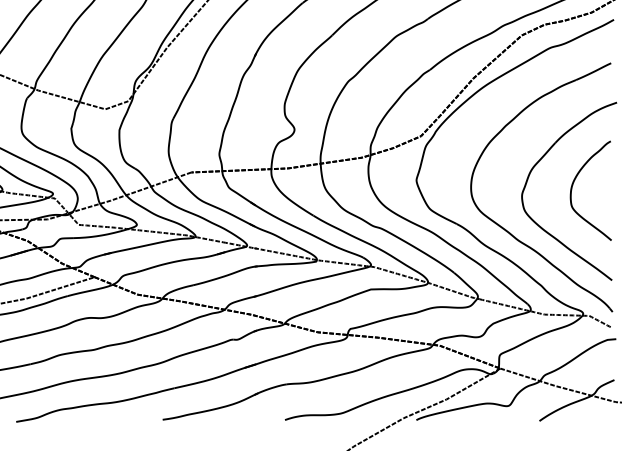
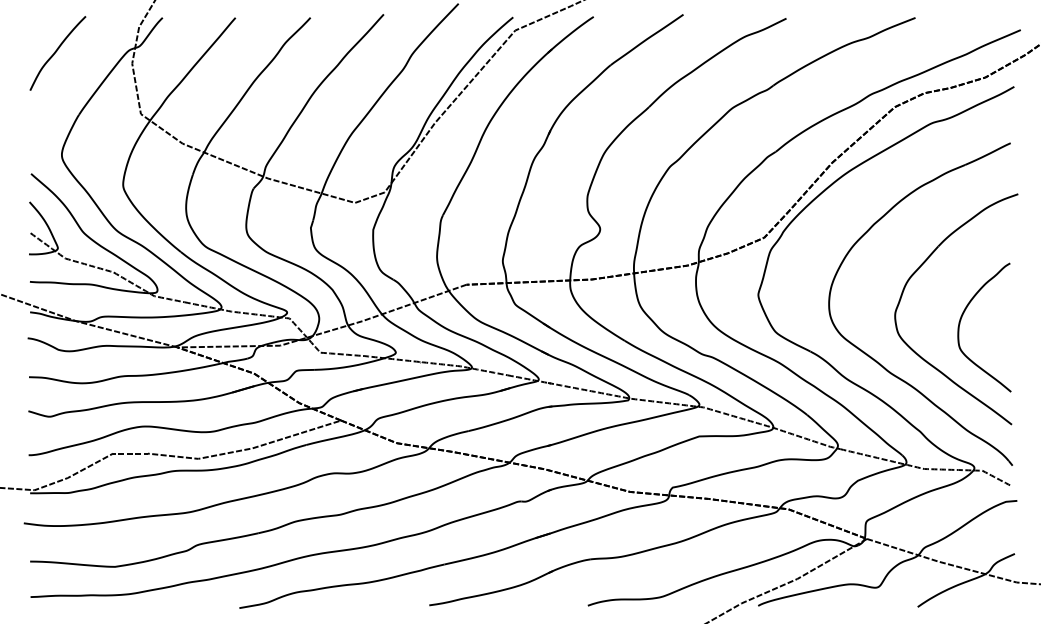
curve: (573, 185) -> (961, 320), moved

